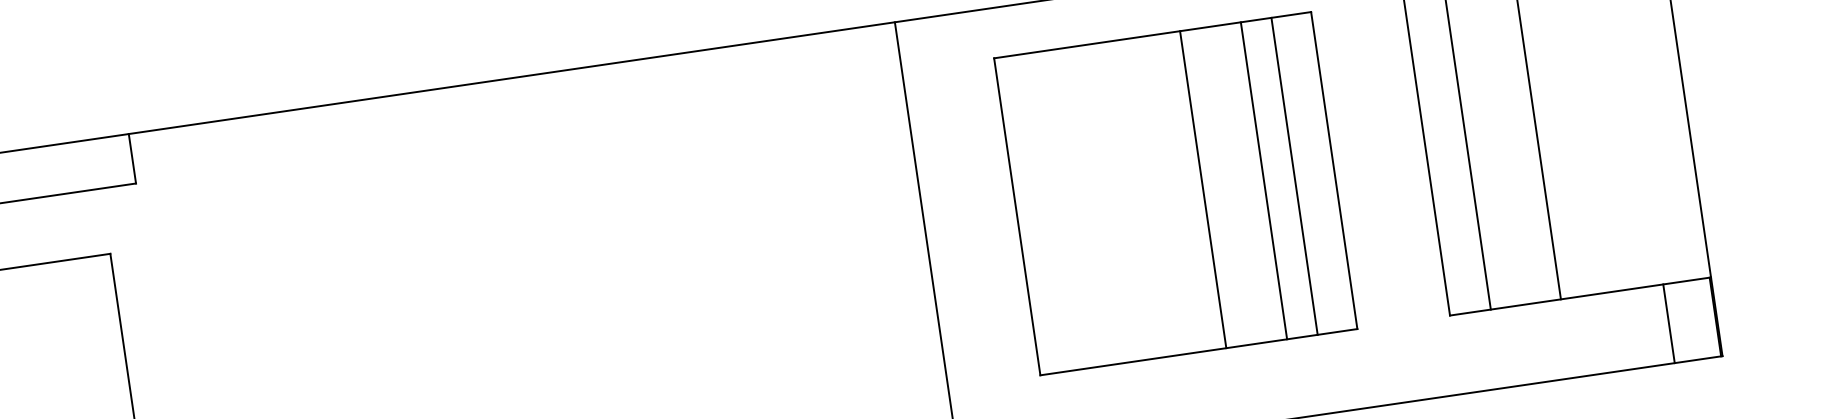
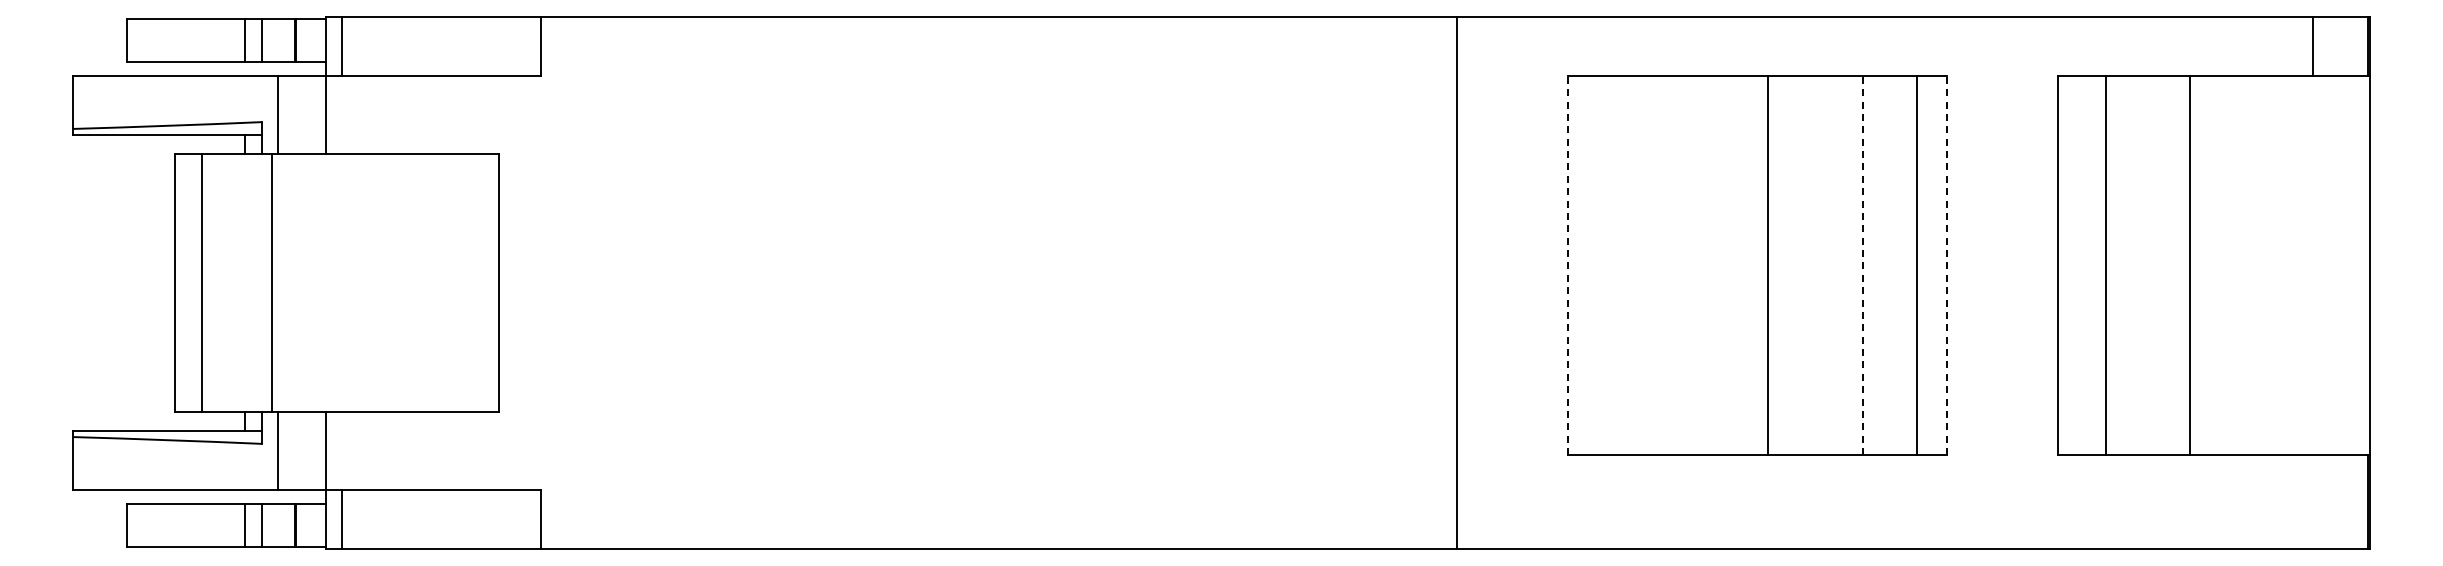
line: (1334, 170) -> (1946, 265), solid -> dashed
line: (1294, 176) -> (1917, 265), moved
line: (1263, 180) -> (1862, 265), solid -> dashed
line: (1202, 189) -> (1767, 265), moved
line: (1017, 216) -> (1567, 265), solid -> dashed
line: (1668, 324) -> (2312, 502), removed

